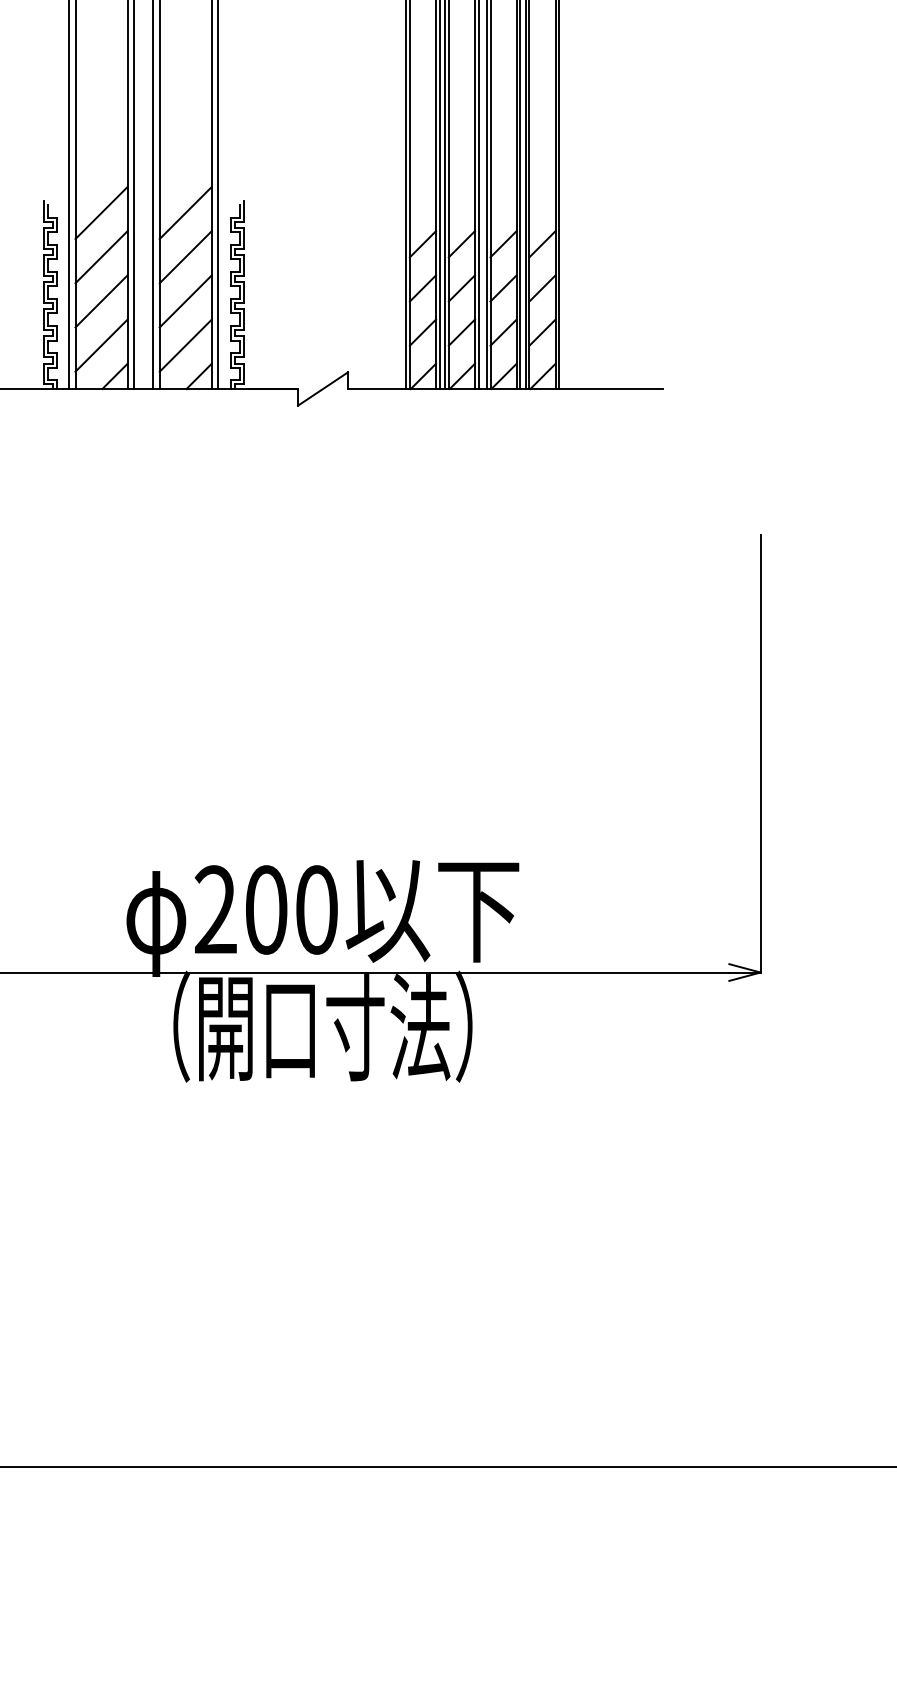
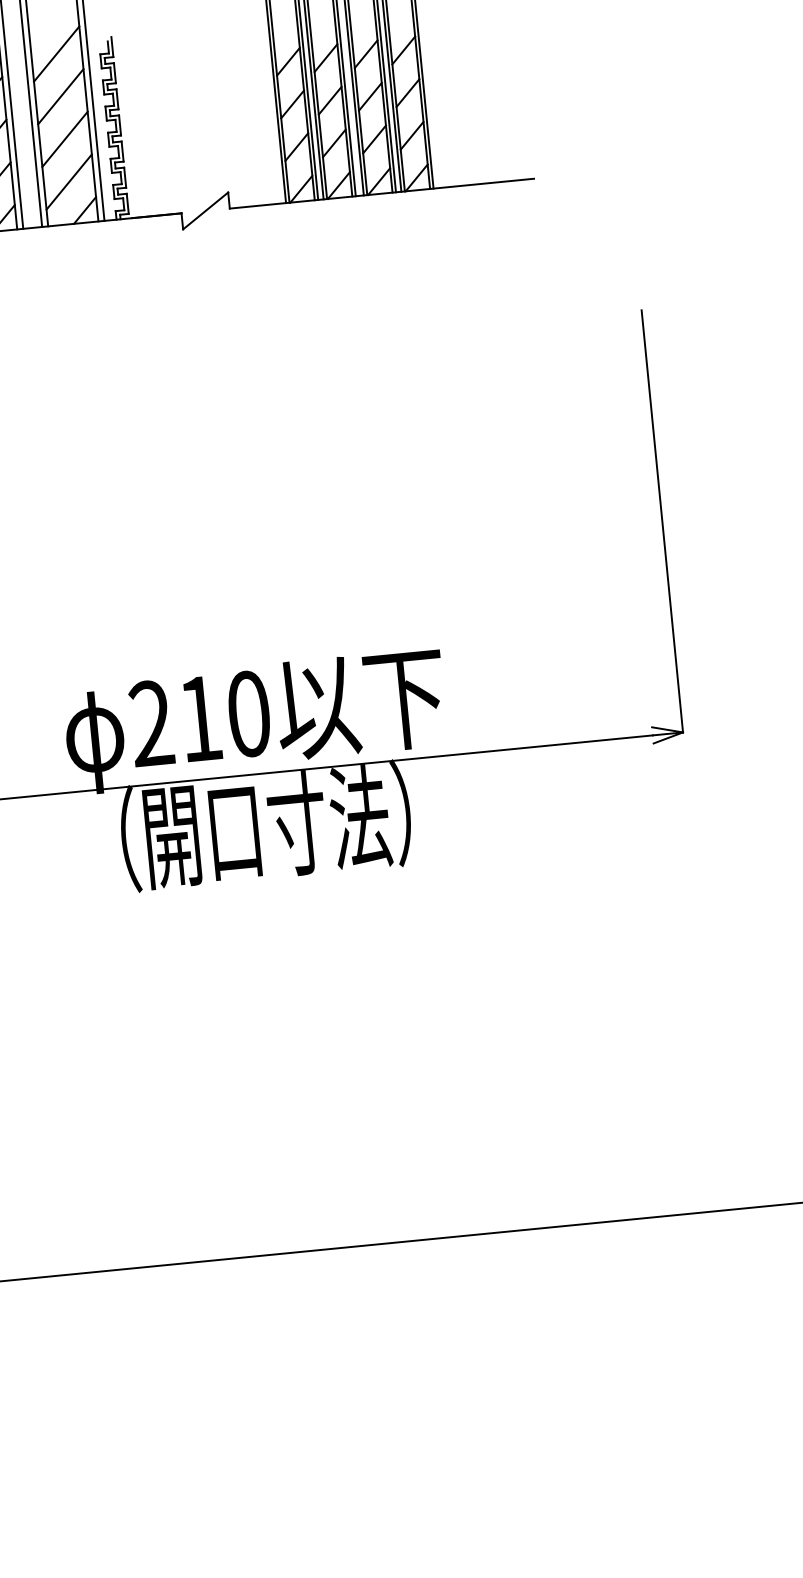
text: (266, 909) -> (200, 718), 200 -> 210

